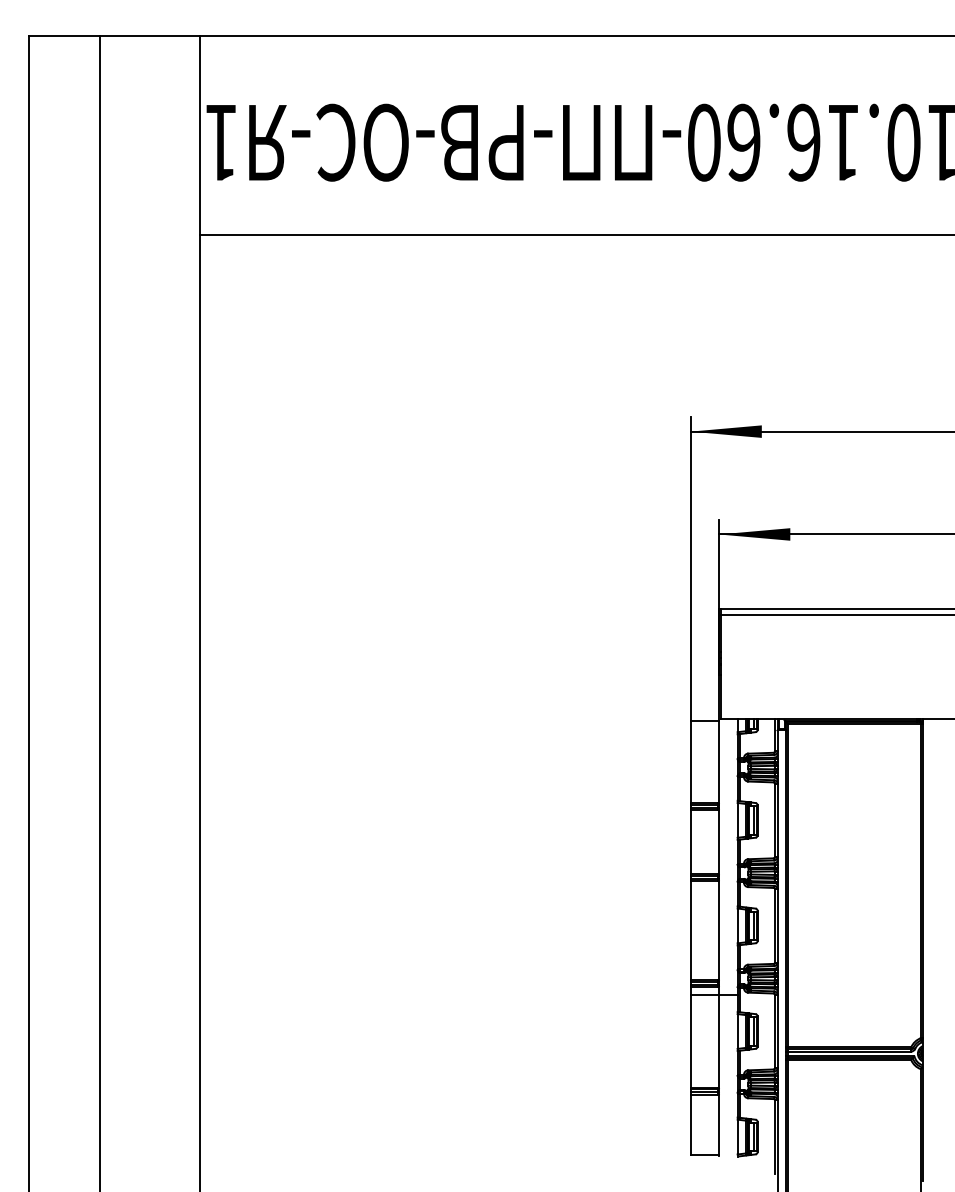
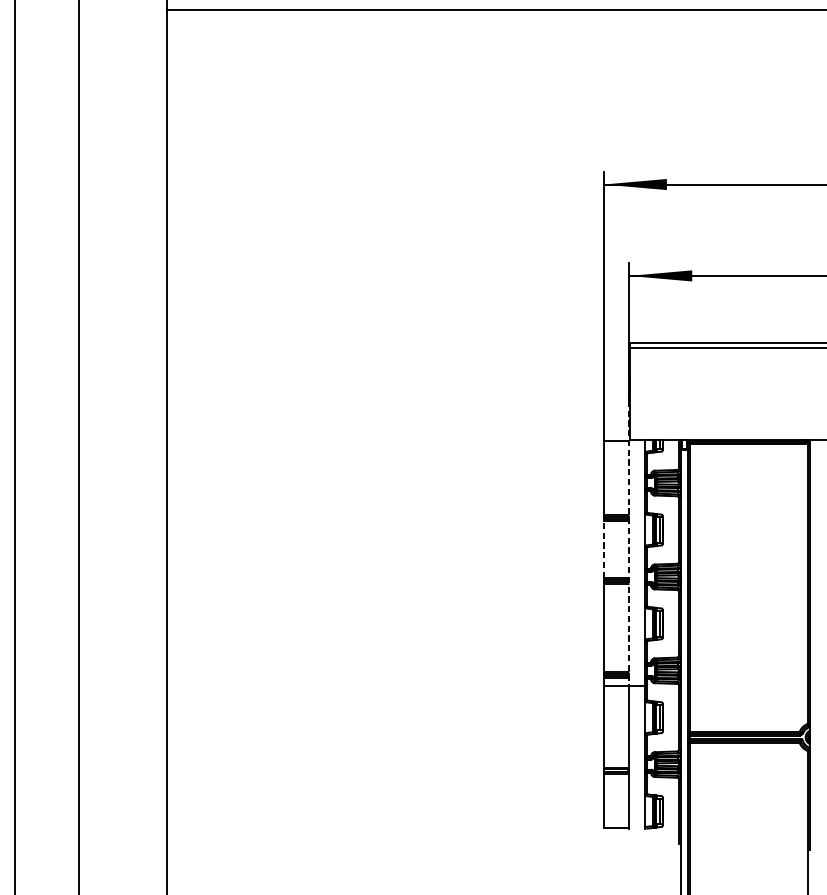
line: (719, 835) -> (629, 543), solid -> dashed
line: (690, 841) -> (603, 548), solid -> dashed

